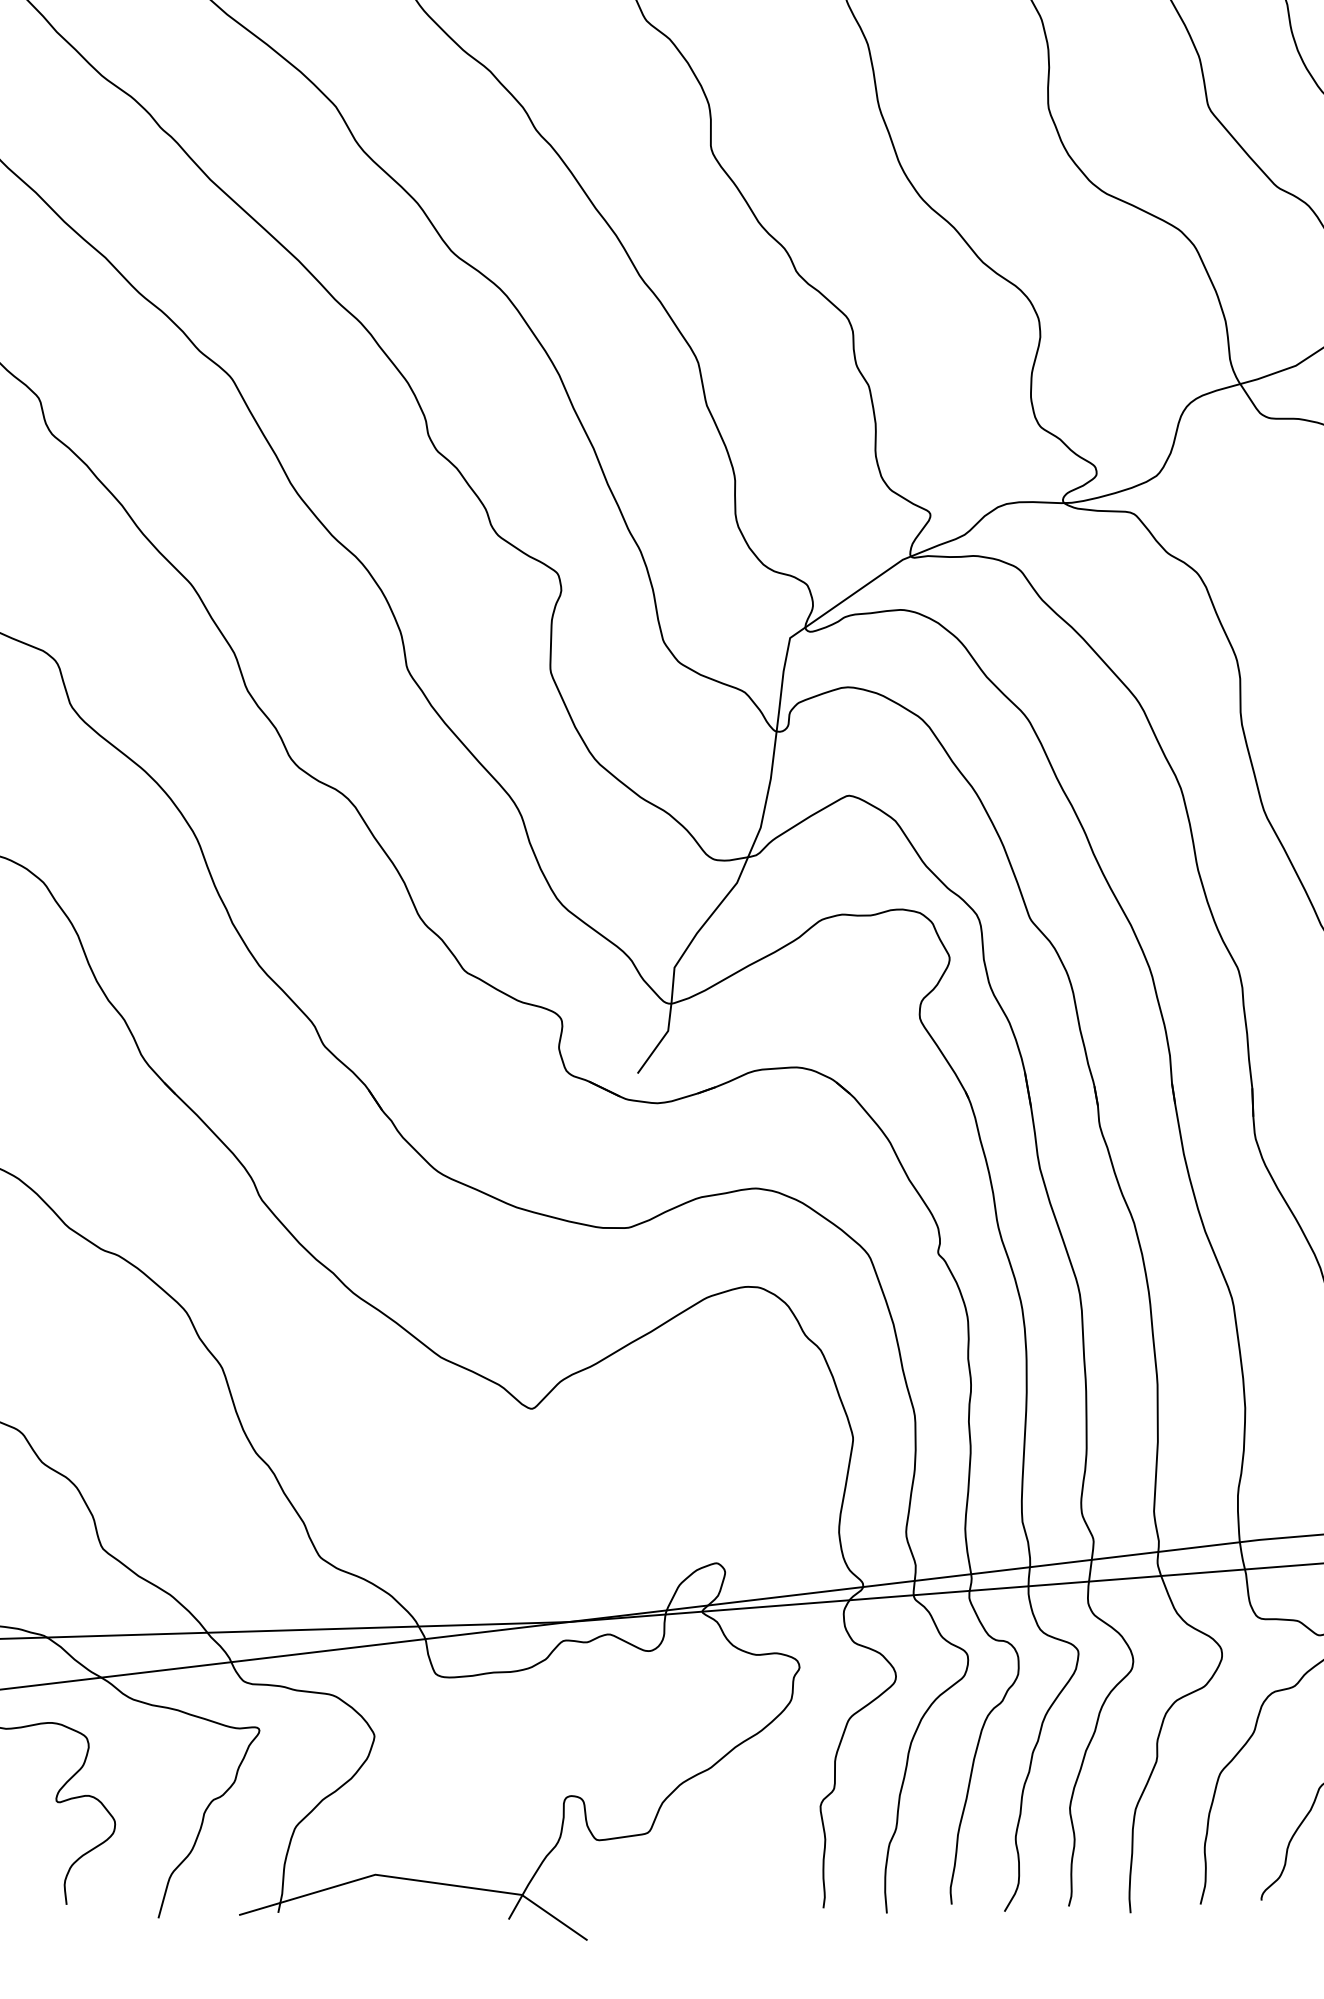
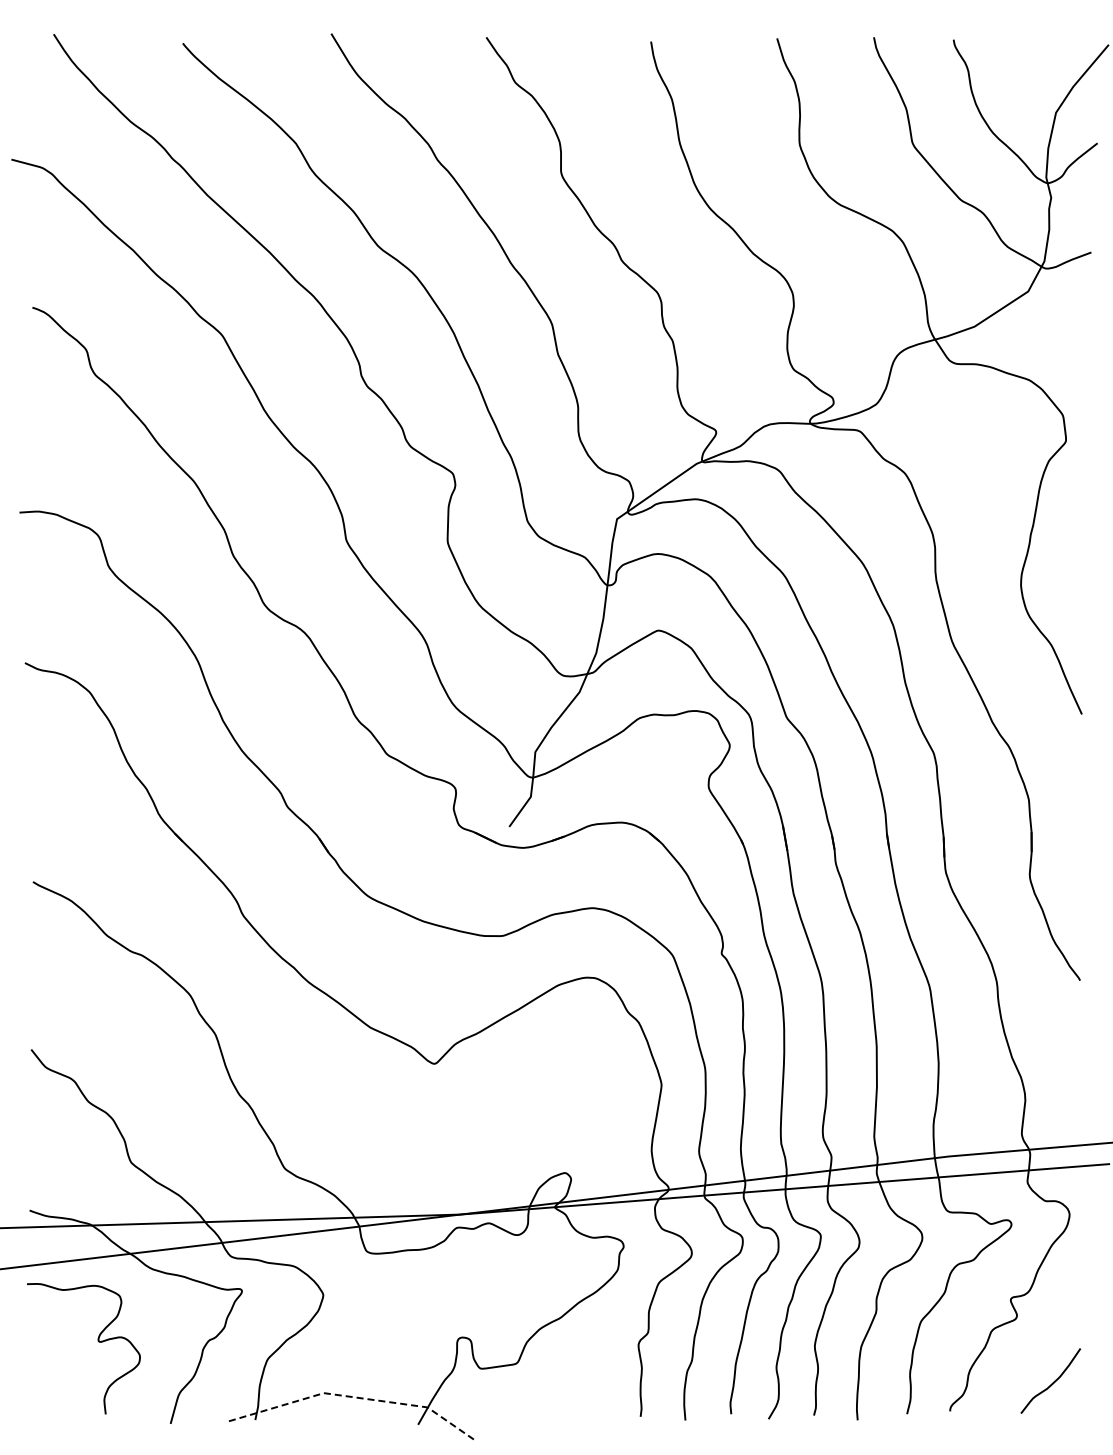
line: (417, 1880) -> (353, 1397), solid -> dashed

